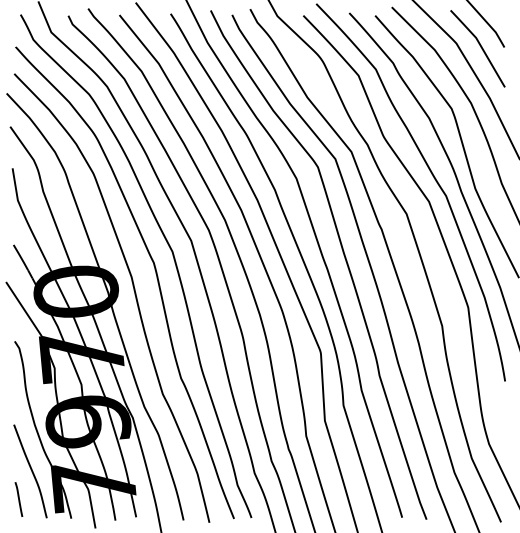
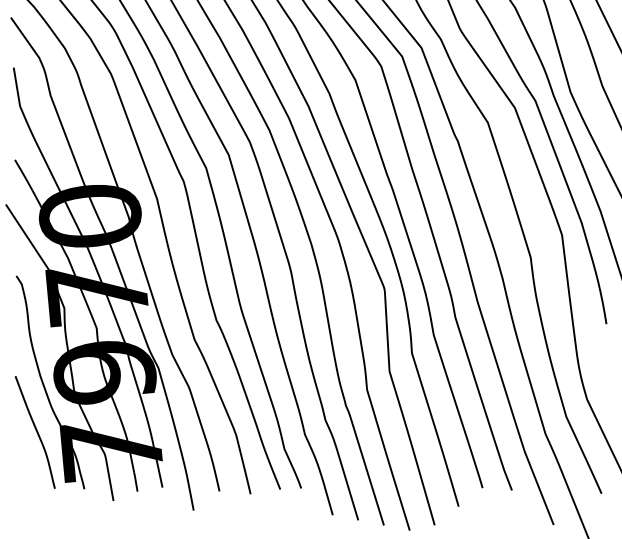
line: (18, 499) -> (20, 466), removed

